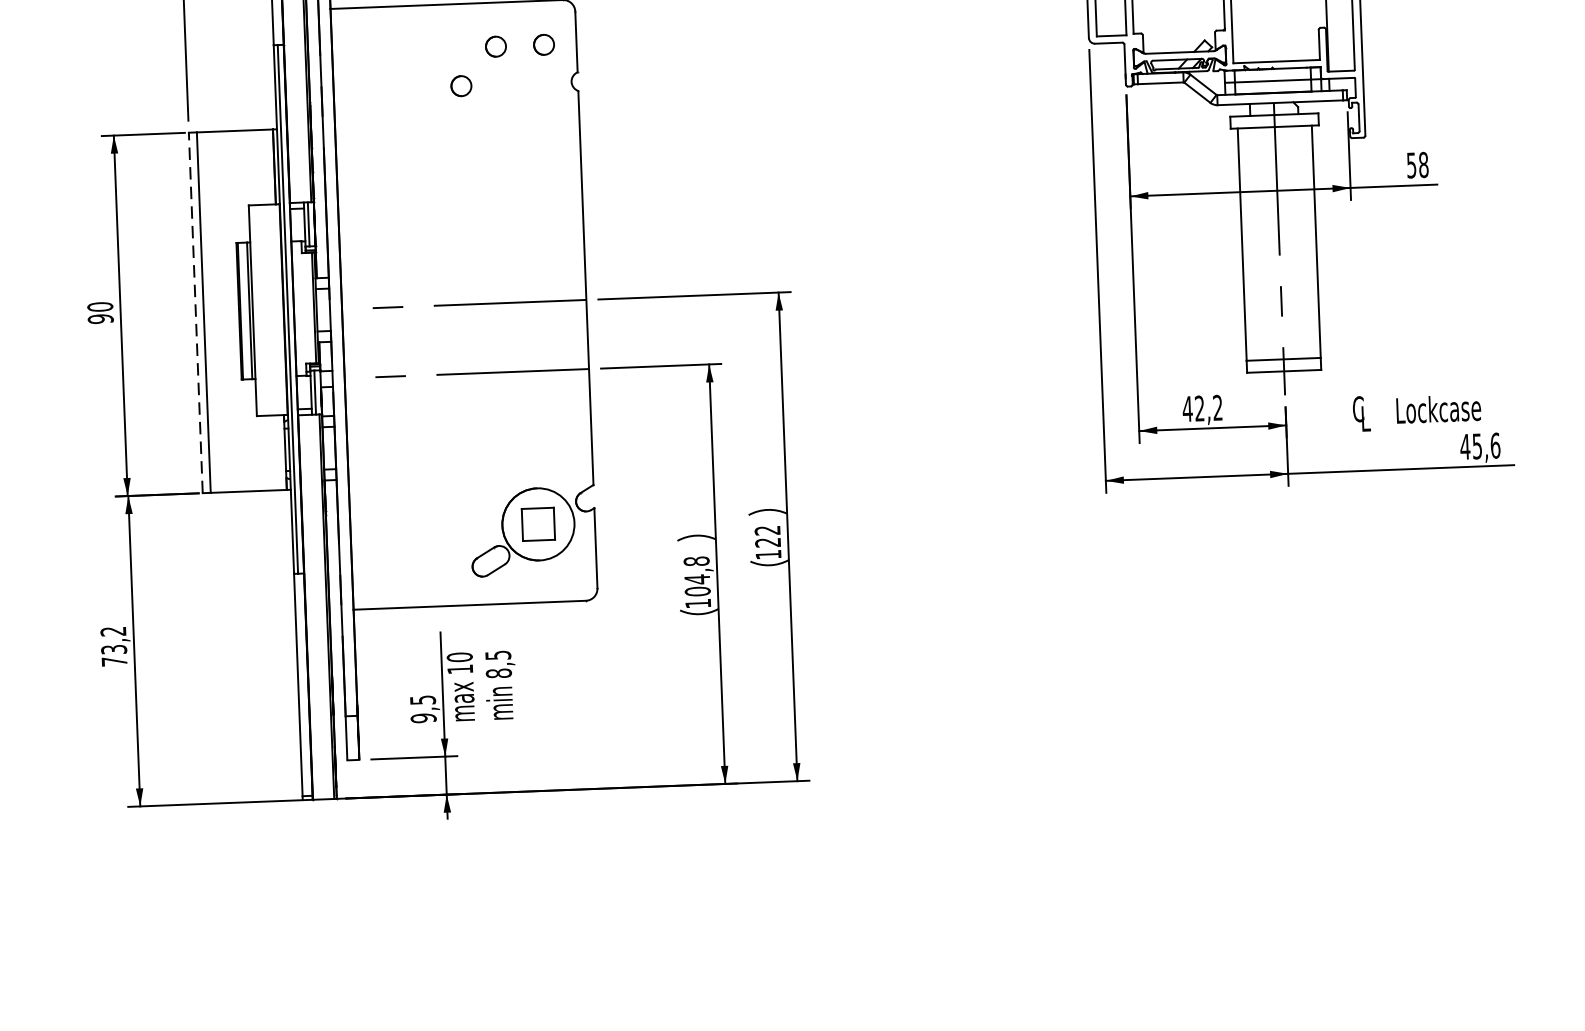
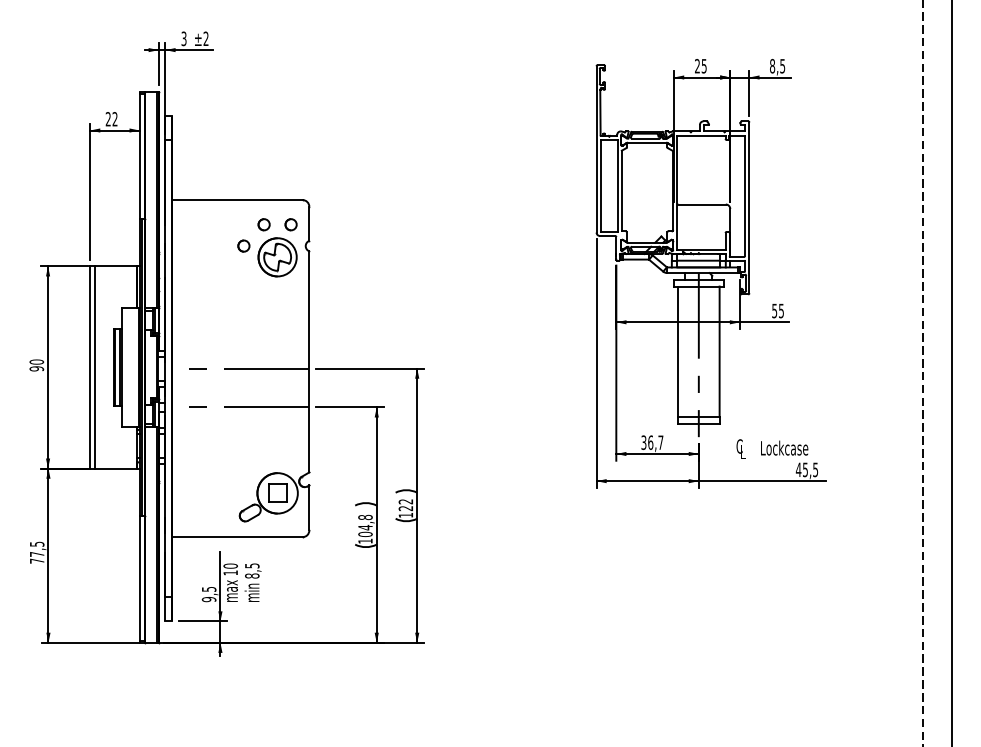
part: (522, 104) -> (277, 257), added
text: (1423, 164) -> (781, 310), 58 -> 55
line: (196, 311) -> (90, 366), dashed -> solid
text: (1202, 408) -> (652, 442), 42,2 -> 36,7
text: (1495, 445) -> (815, 469), 45,6 -> 45,5
text: (112, 639) -> (36, 548), 73,2 -> 77,5

